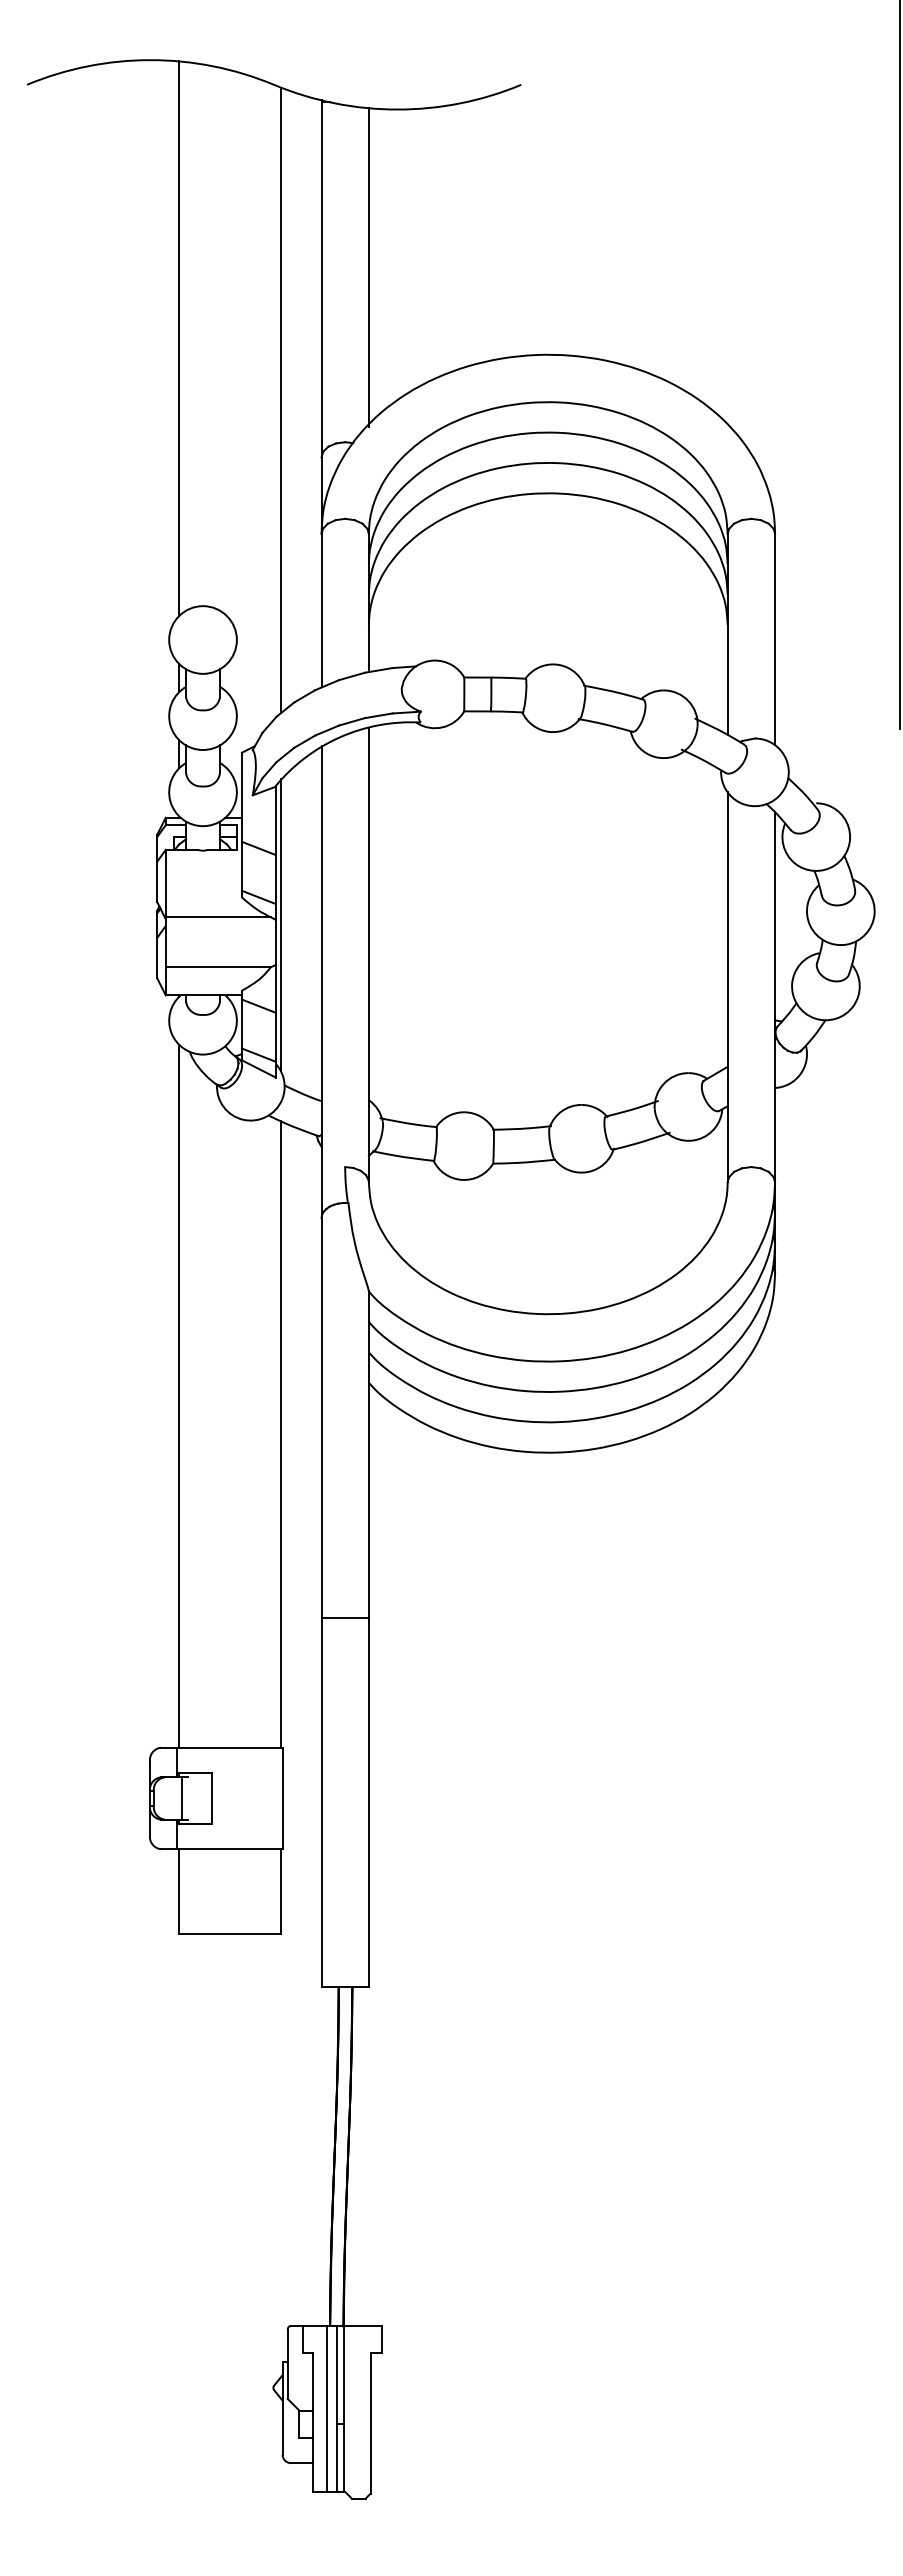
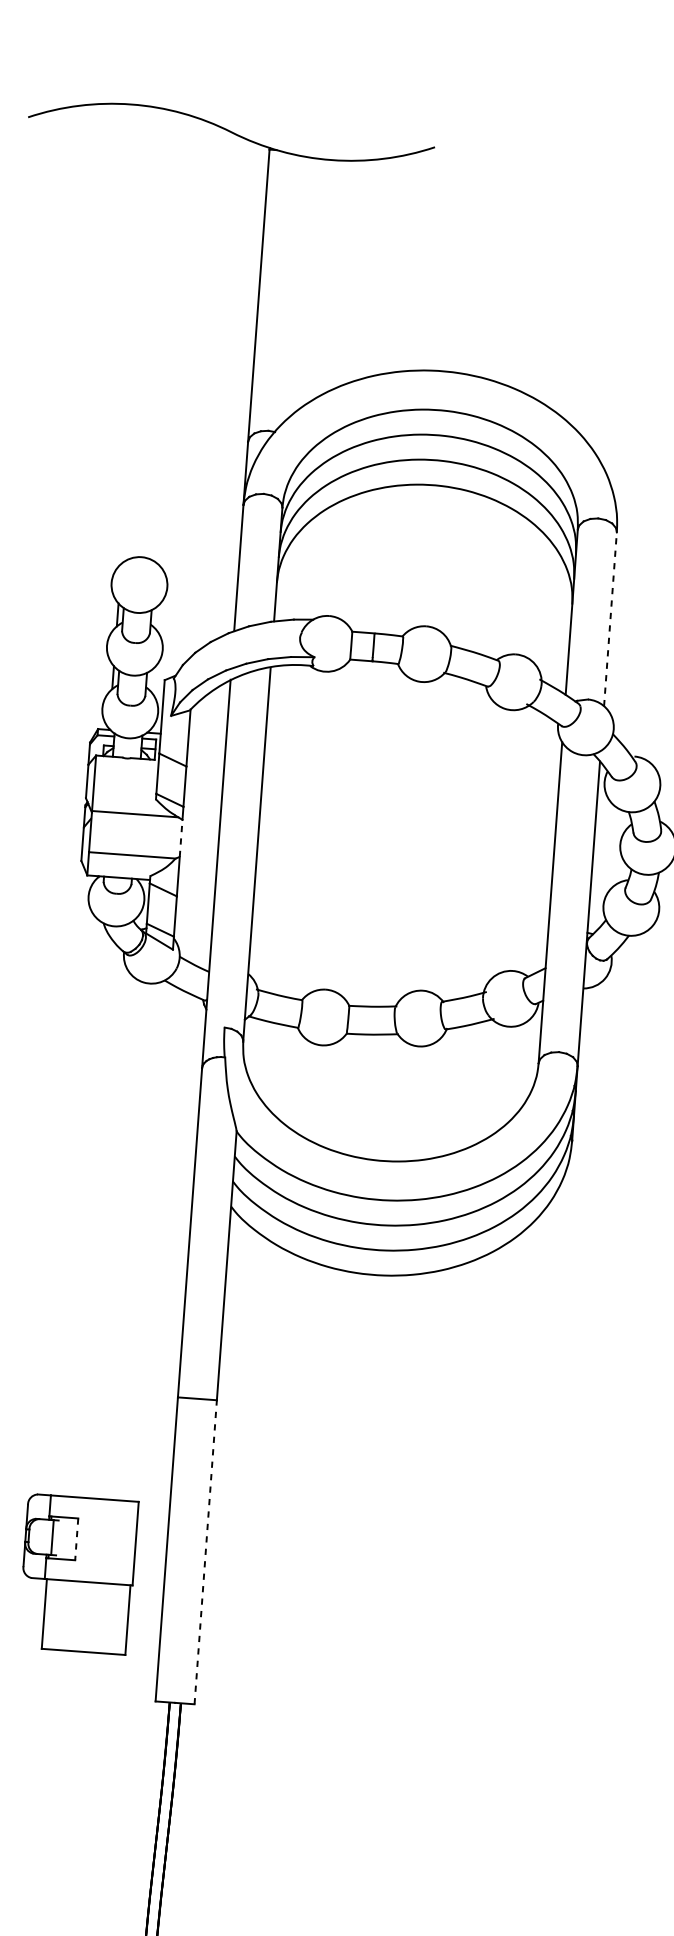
line: (368, 267) -> (298, 288), removed
line: (179, 338) -> (138, 335), removed
line: (280, 399) -> (217, 391), removed
line: (775, 639) -> (610, 619), solid -> dashed
line: (280, 924) -> (186, 823), removed
line: (275, 942) -> (180, 838), solid -> dashed
line: (179, 1395) -> (74, 1205), removed
line: (280, 1434) -> (155, 1243), removed
line: (211, 1799) -> (76, 1540), solid -> dashed
line: (368, 1802) -> (205, 1552), solid -> dashed

